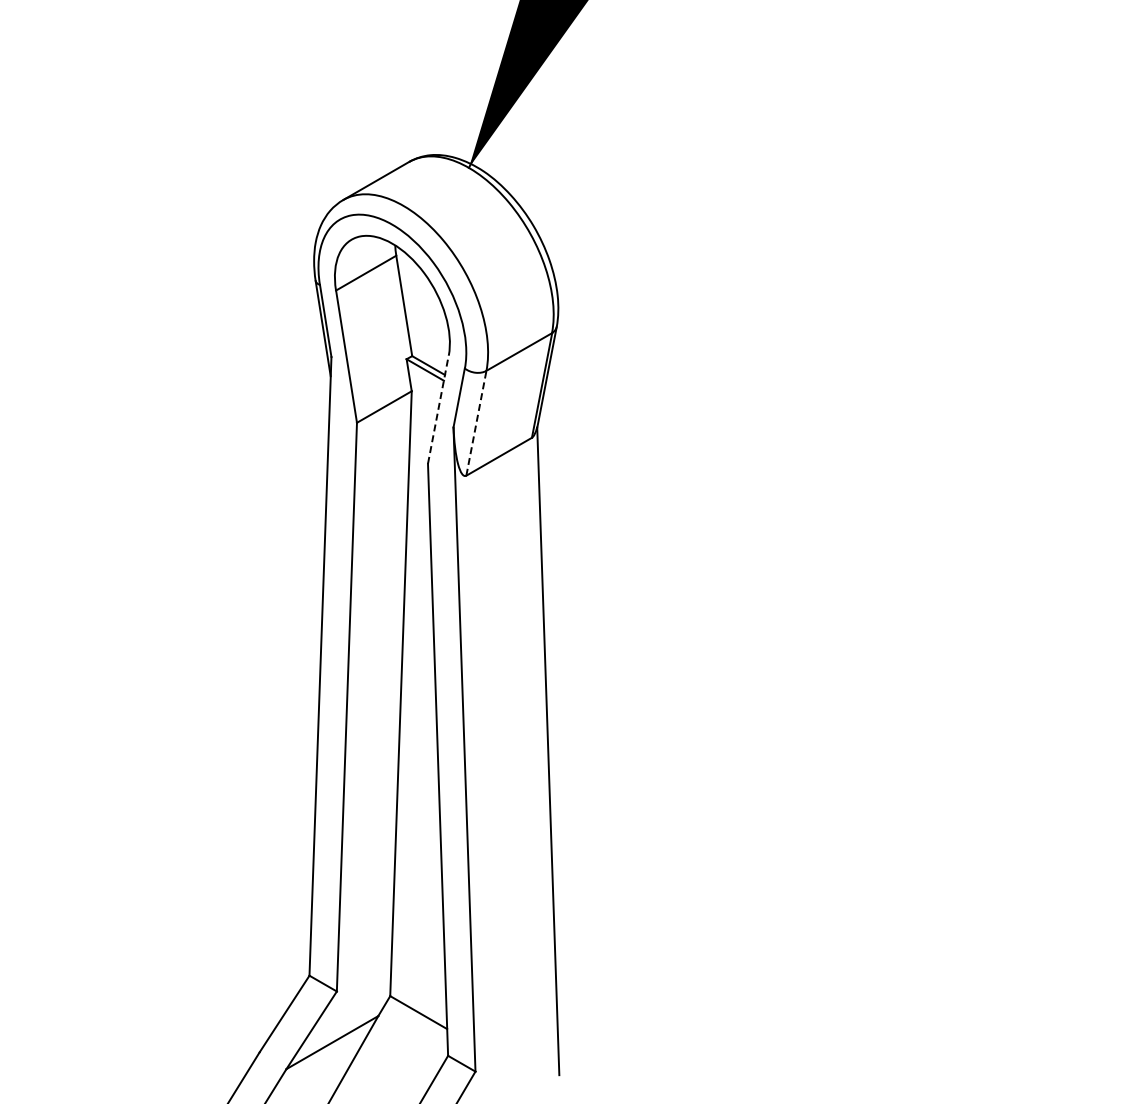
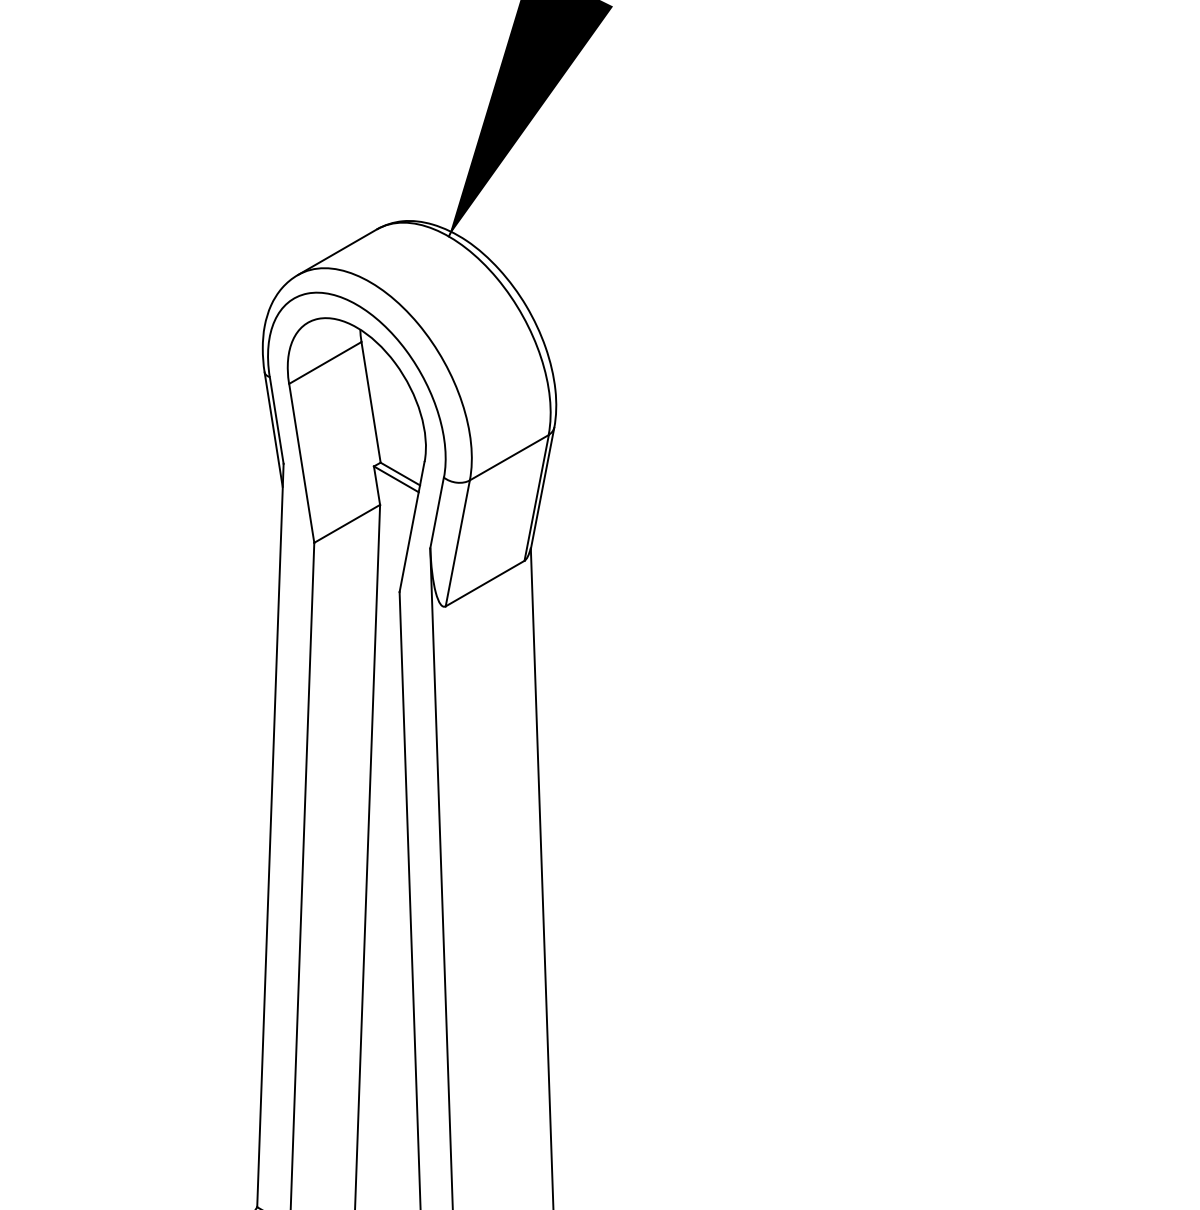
line: (438, 409) -> (412, 526), dashed -> solid
line: (476, 422) -> (457, 542), dashed -> solid

